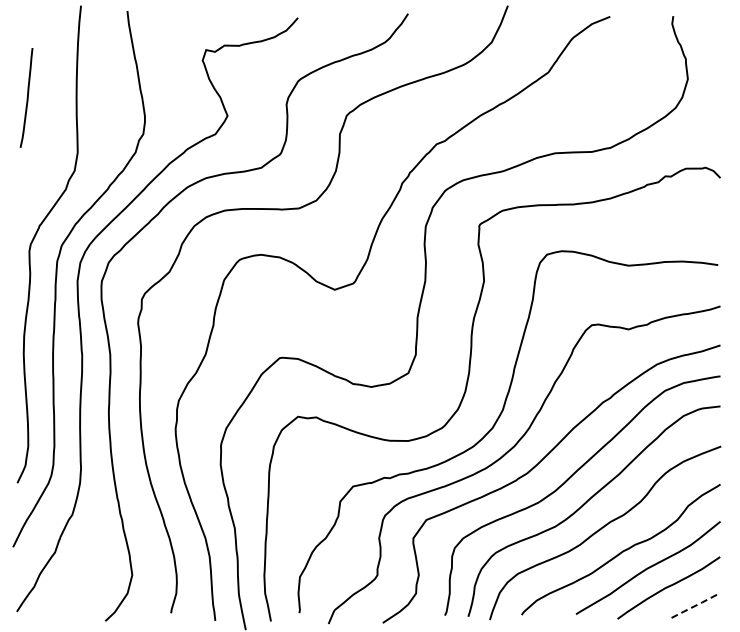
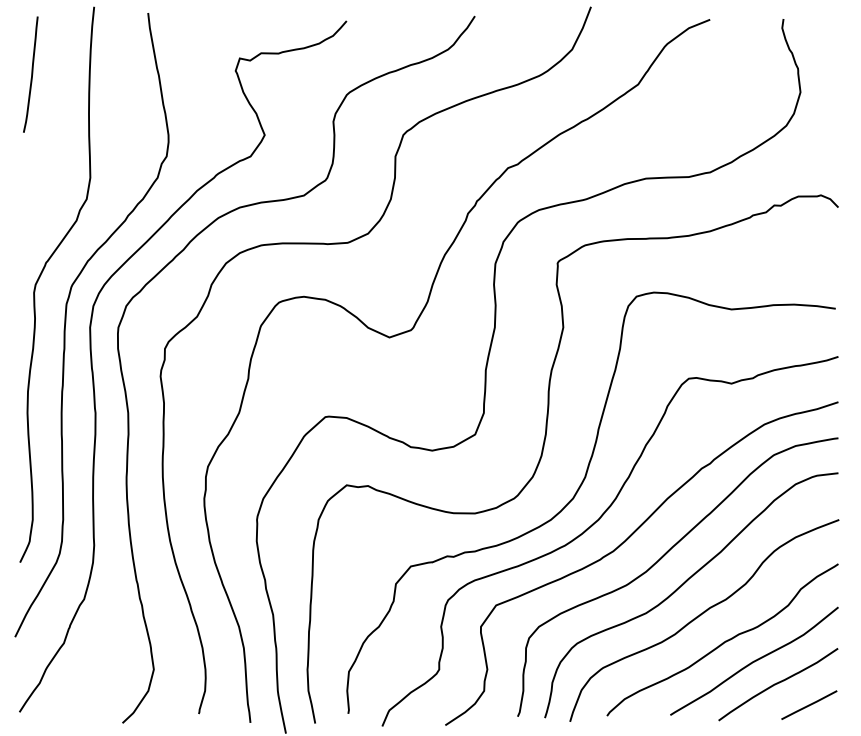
curve: (26, 97) -> (30, 74), moved
line: (696, 605) -> (810, 704), dashed -> solid

